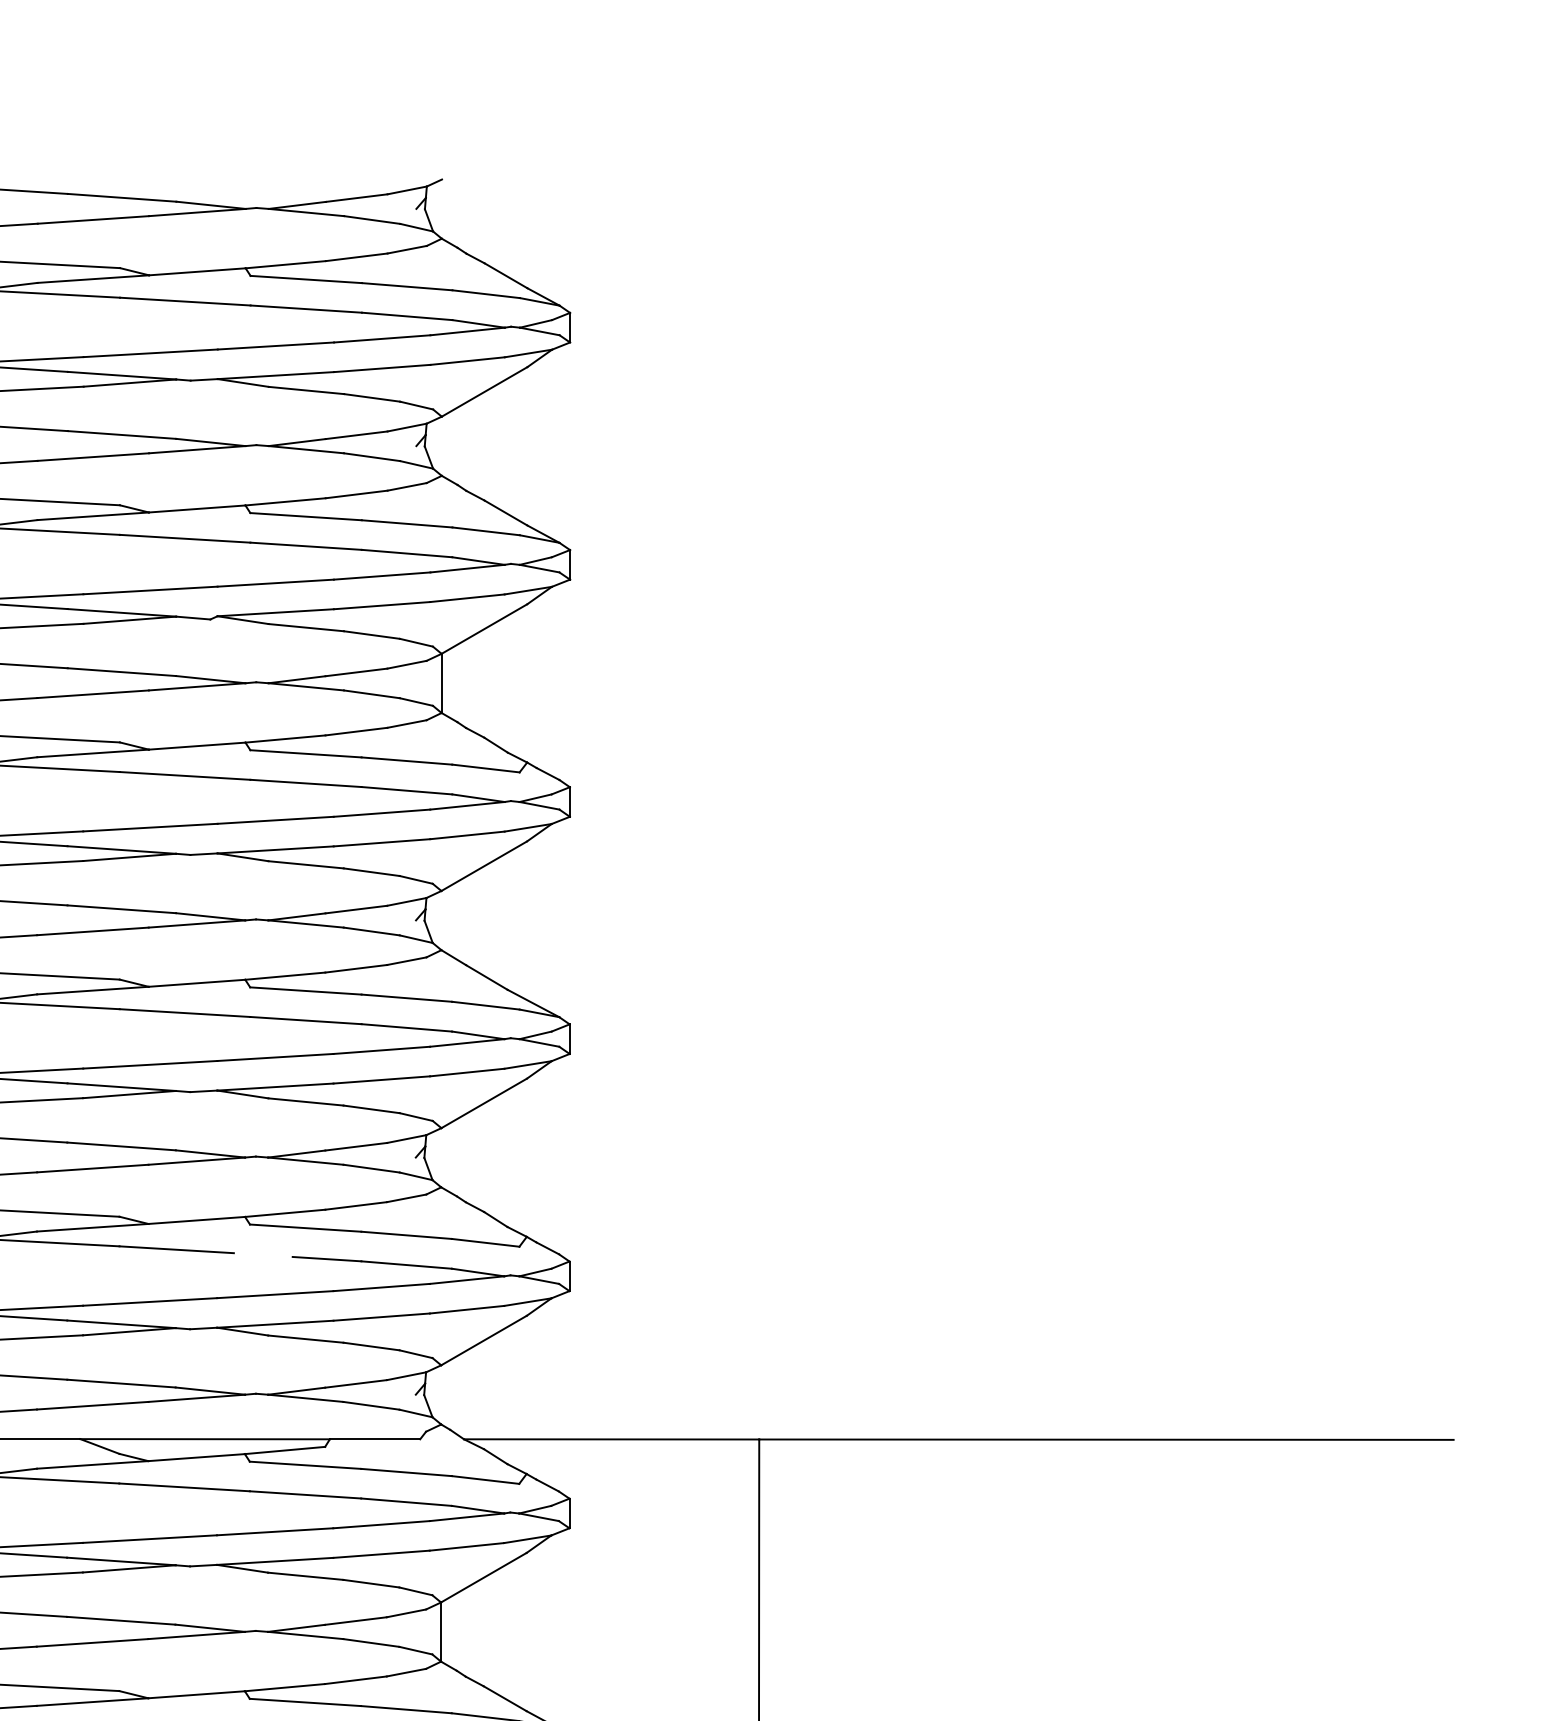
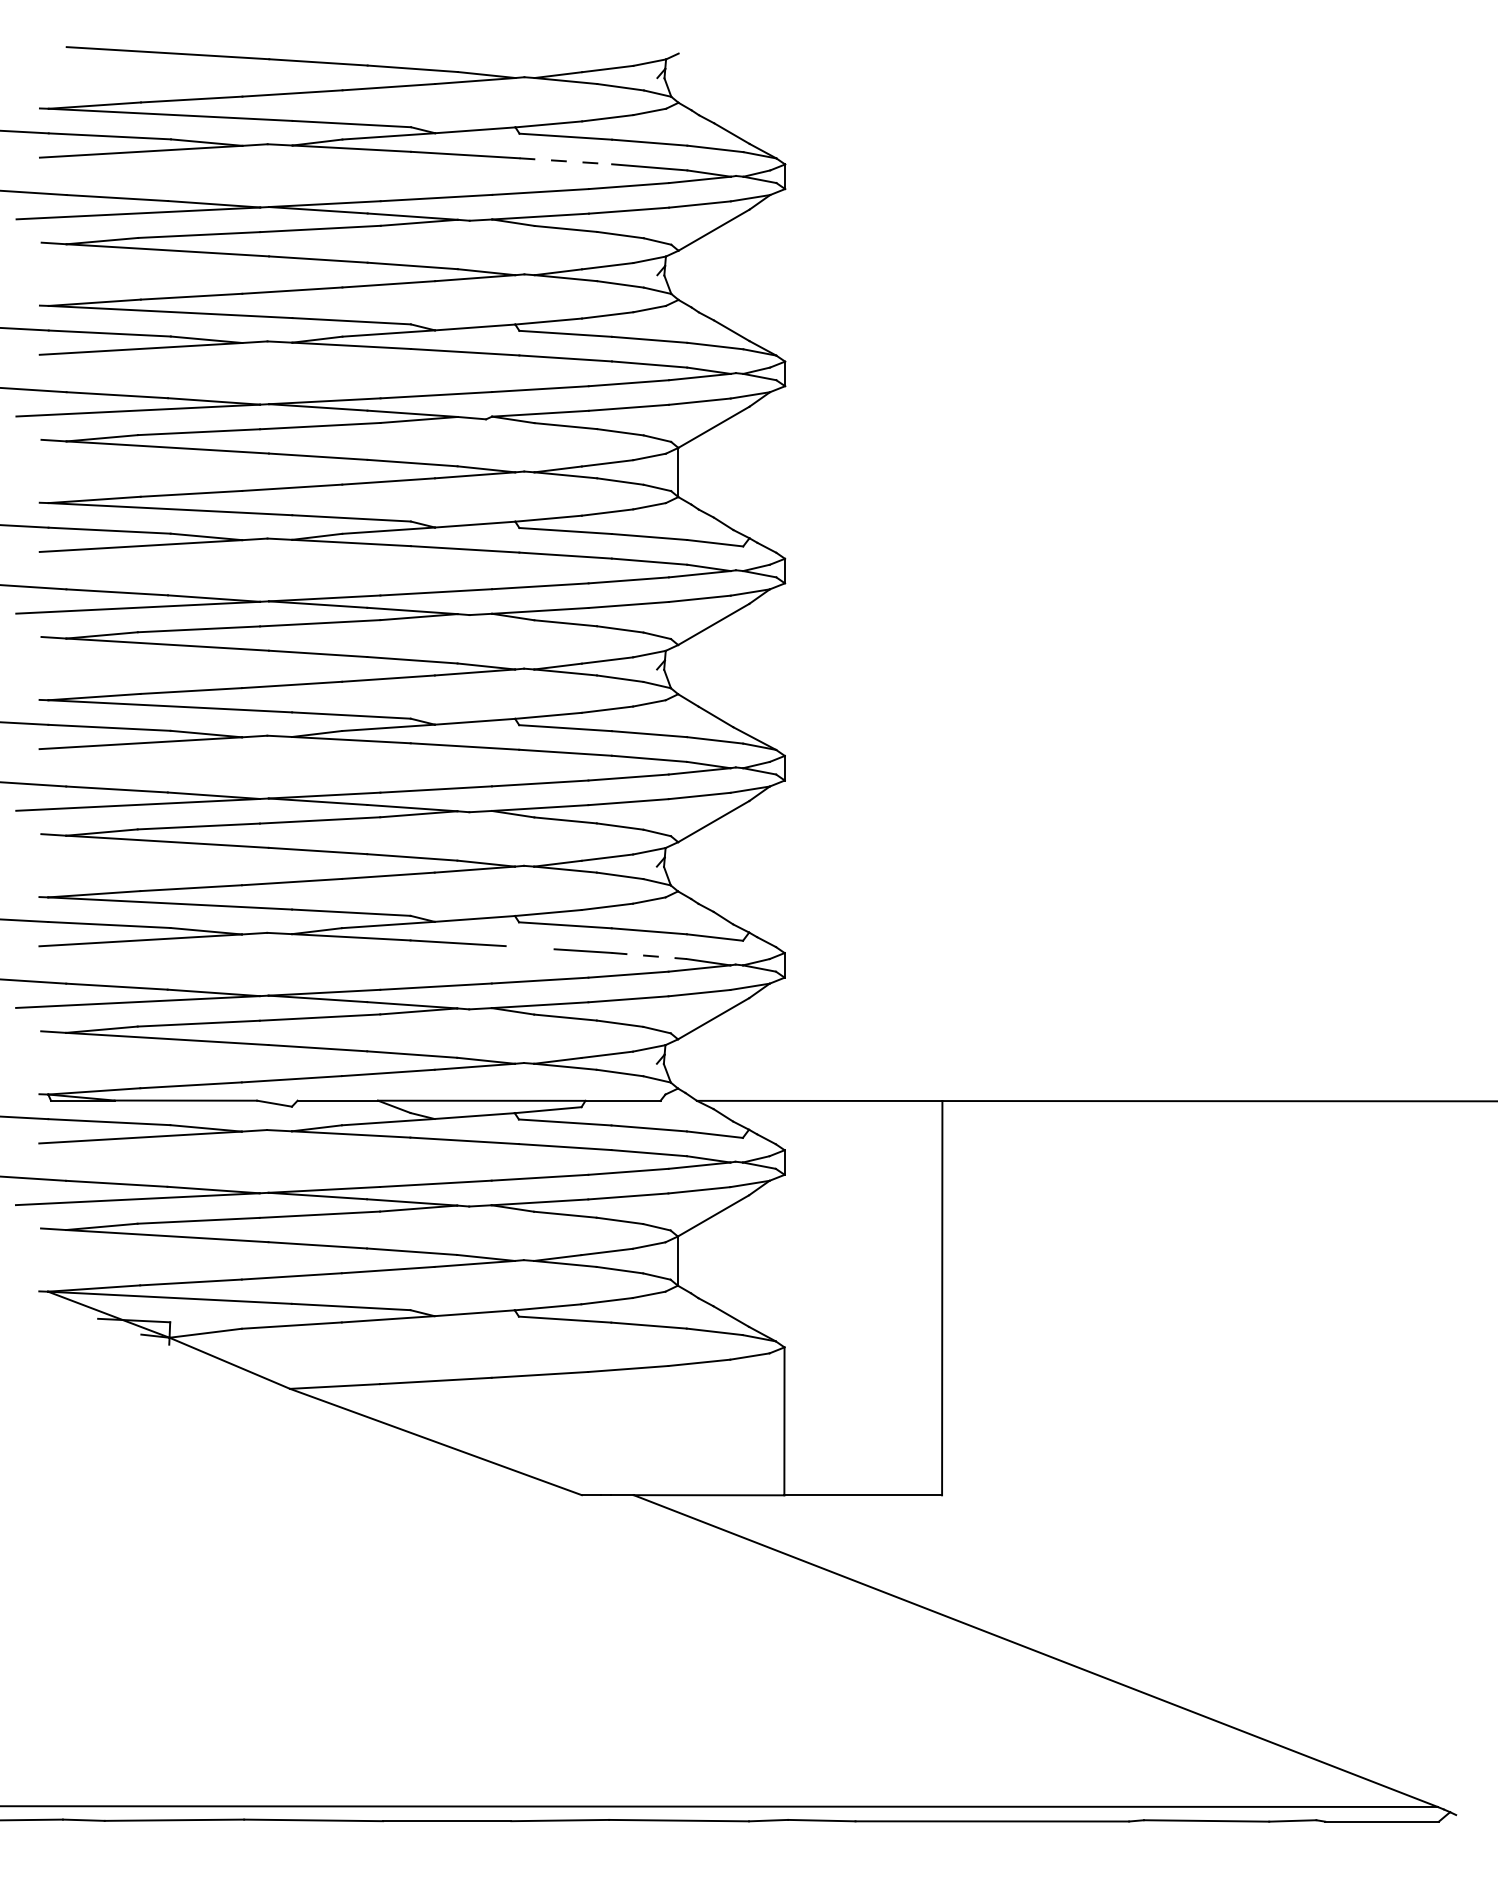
line: (307, 309) -> (566, 161), solid -> dashed
line: (406, 1264) -> (649, 955), solid -> dashed

